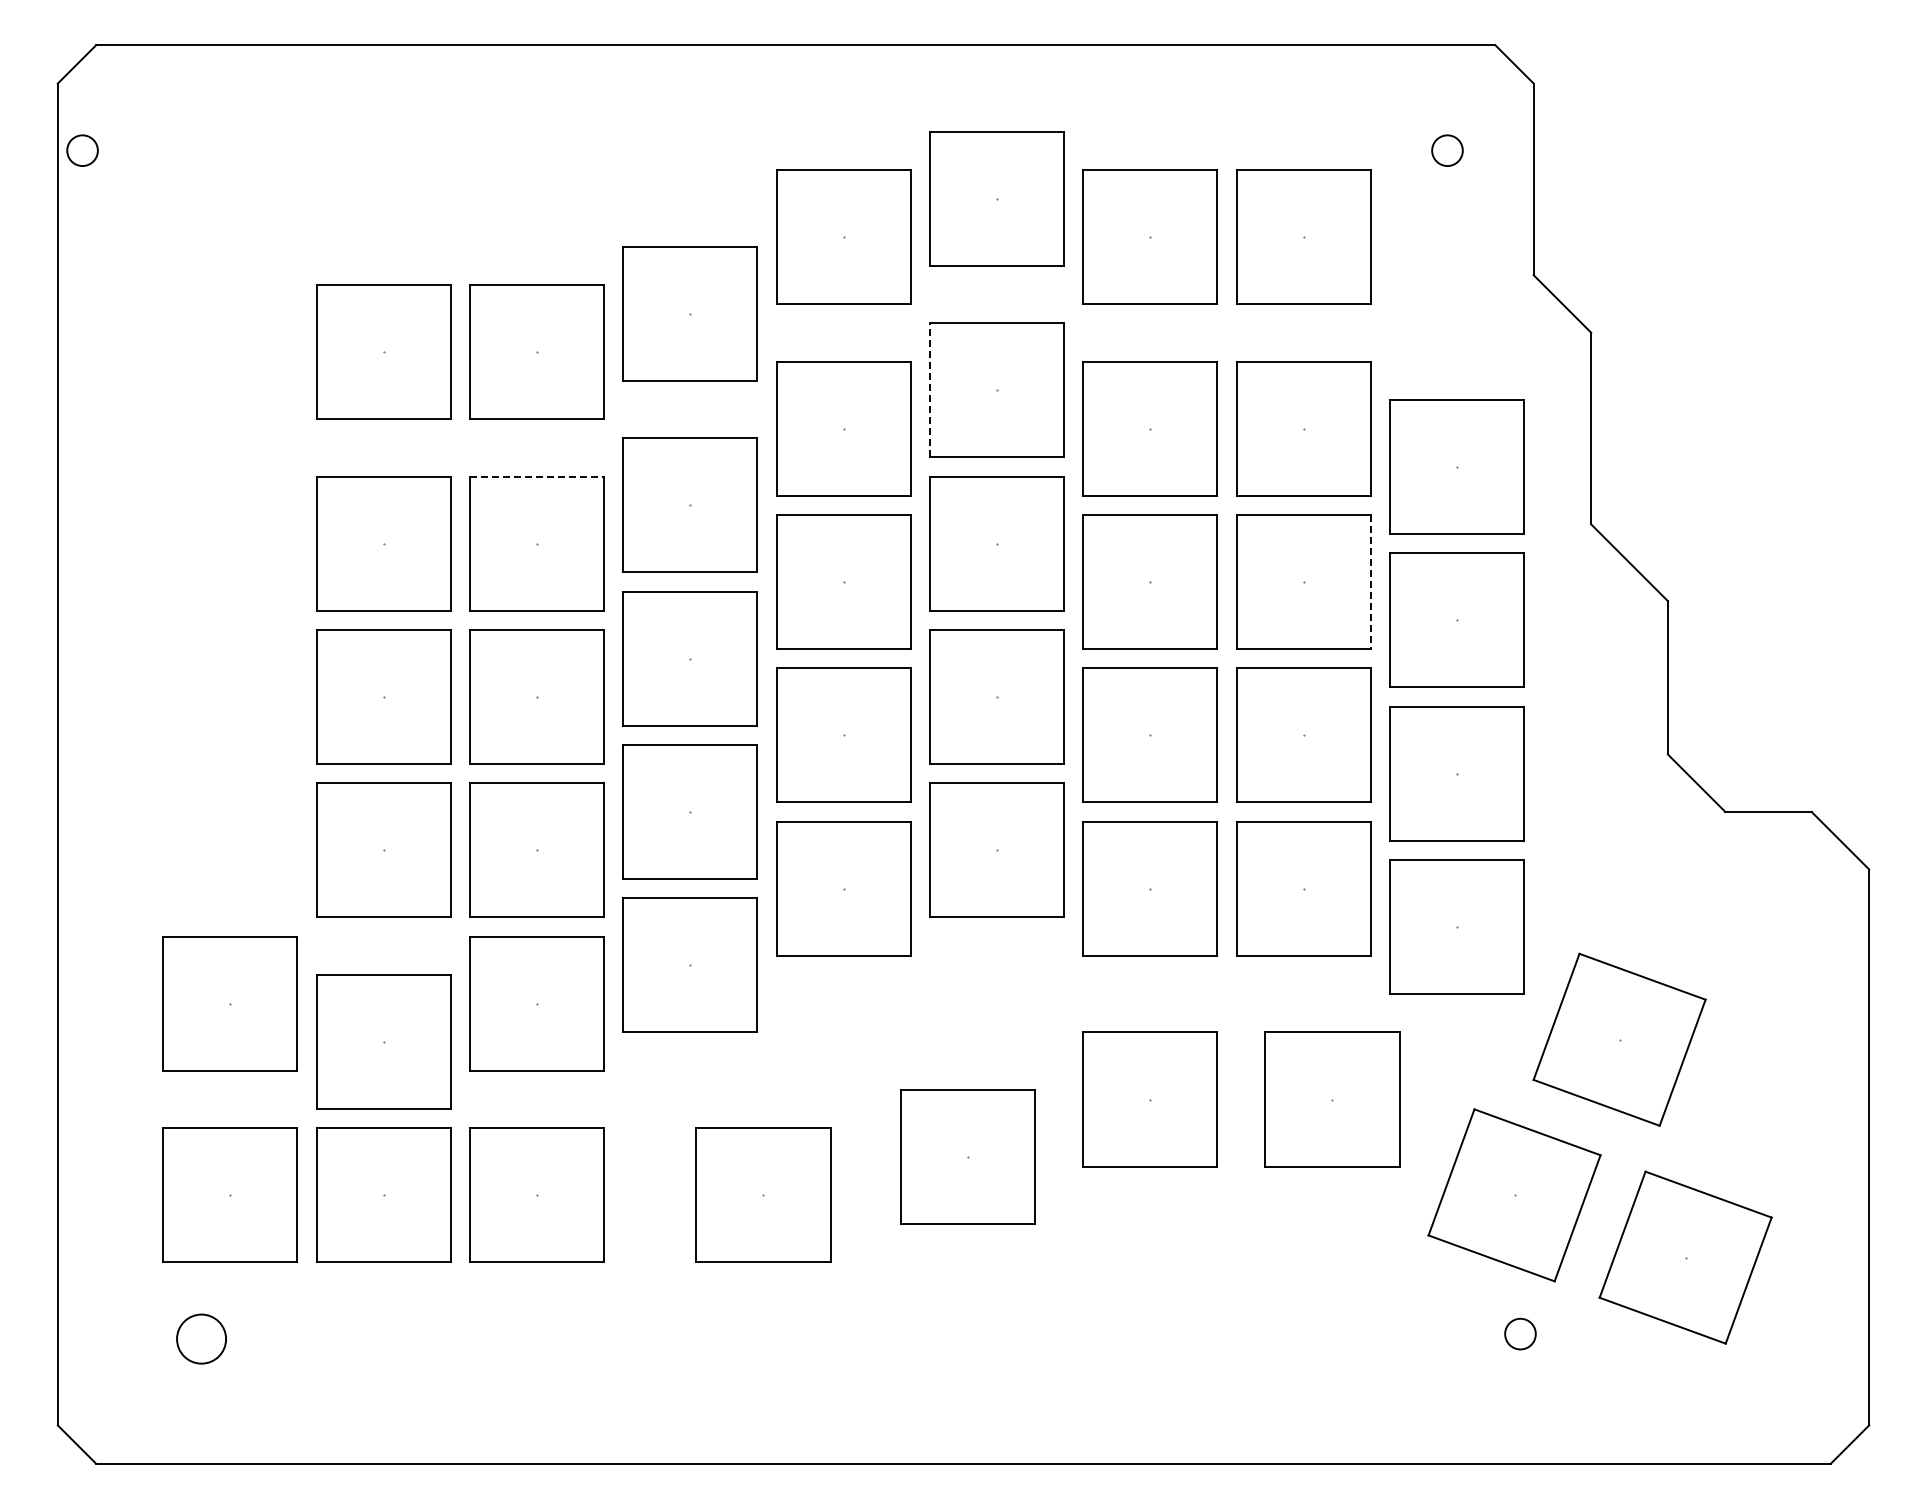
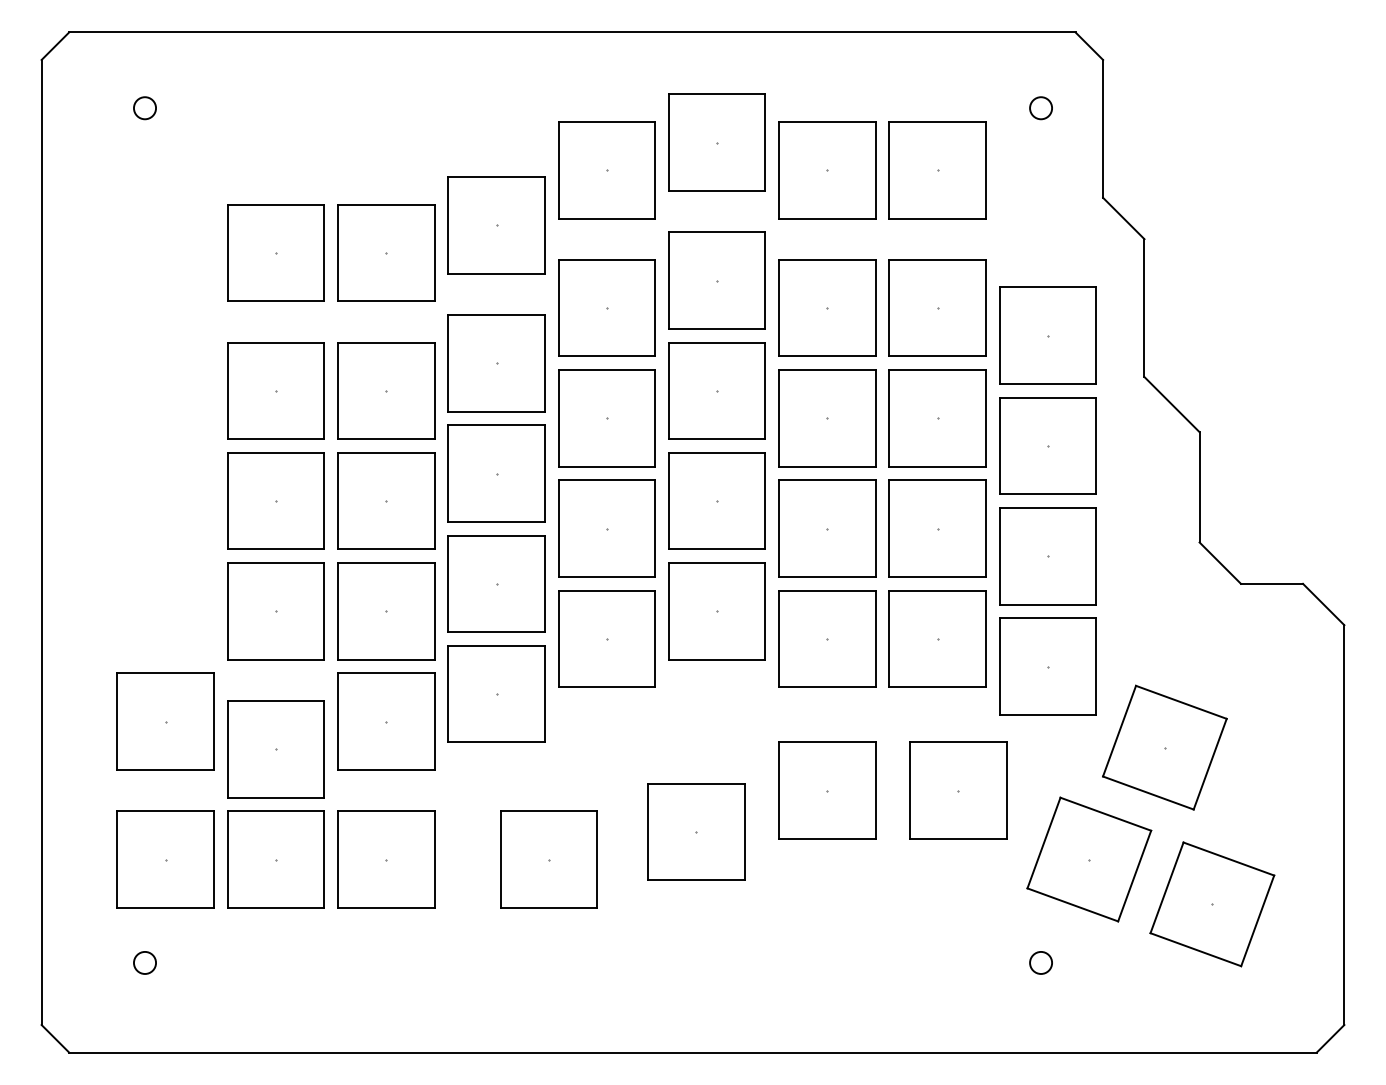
circle: (82, 150) -> (144, 108), moved
line: (929, 389) -> (668, 279), dashed -> solid
line: (537, 476) -> (386, 342), dashed -> solid
line: (1370, 582) -> (985, 418), dashed -> solid
circle: (1520, 1333) -> (1041, 962), moved
circle: (201, 1338) -> (144, 962), size x0.62

